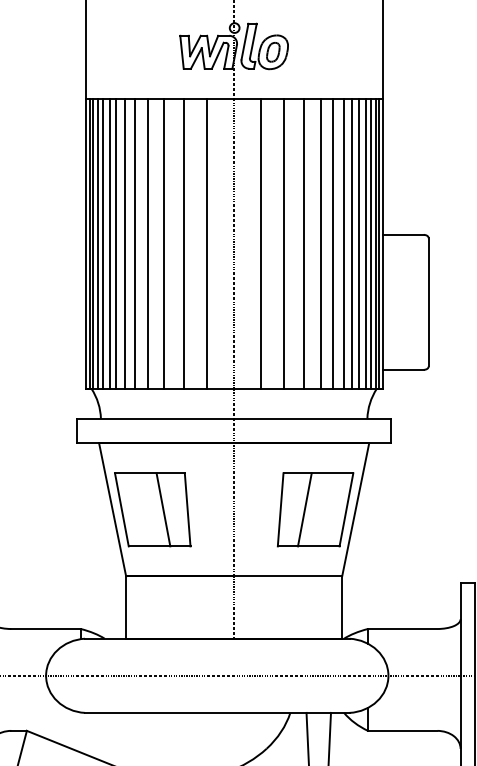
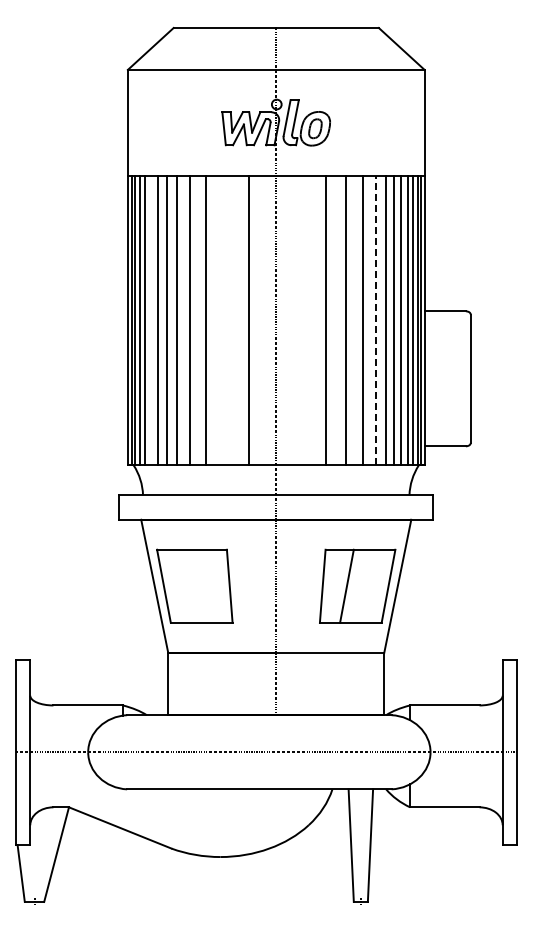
line: (109, 244) -> (151, 320), removed
line: (184, 244) -> (226, 320), removed
line: (261, 244) -> (303, 320), removed
line: (333, 244) -> (375, 320), solid -> dashed
line: (163, 509) -> (205, 585), removed

